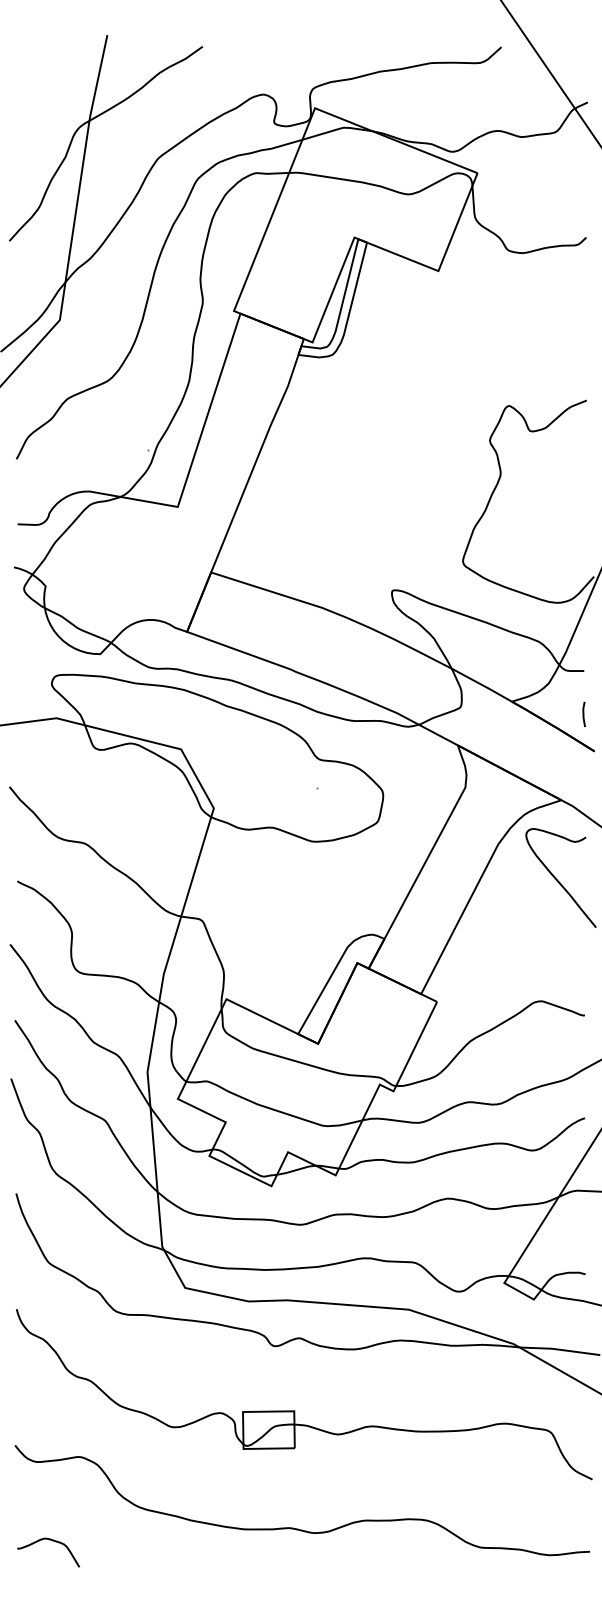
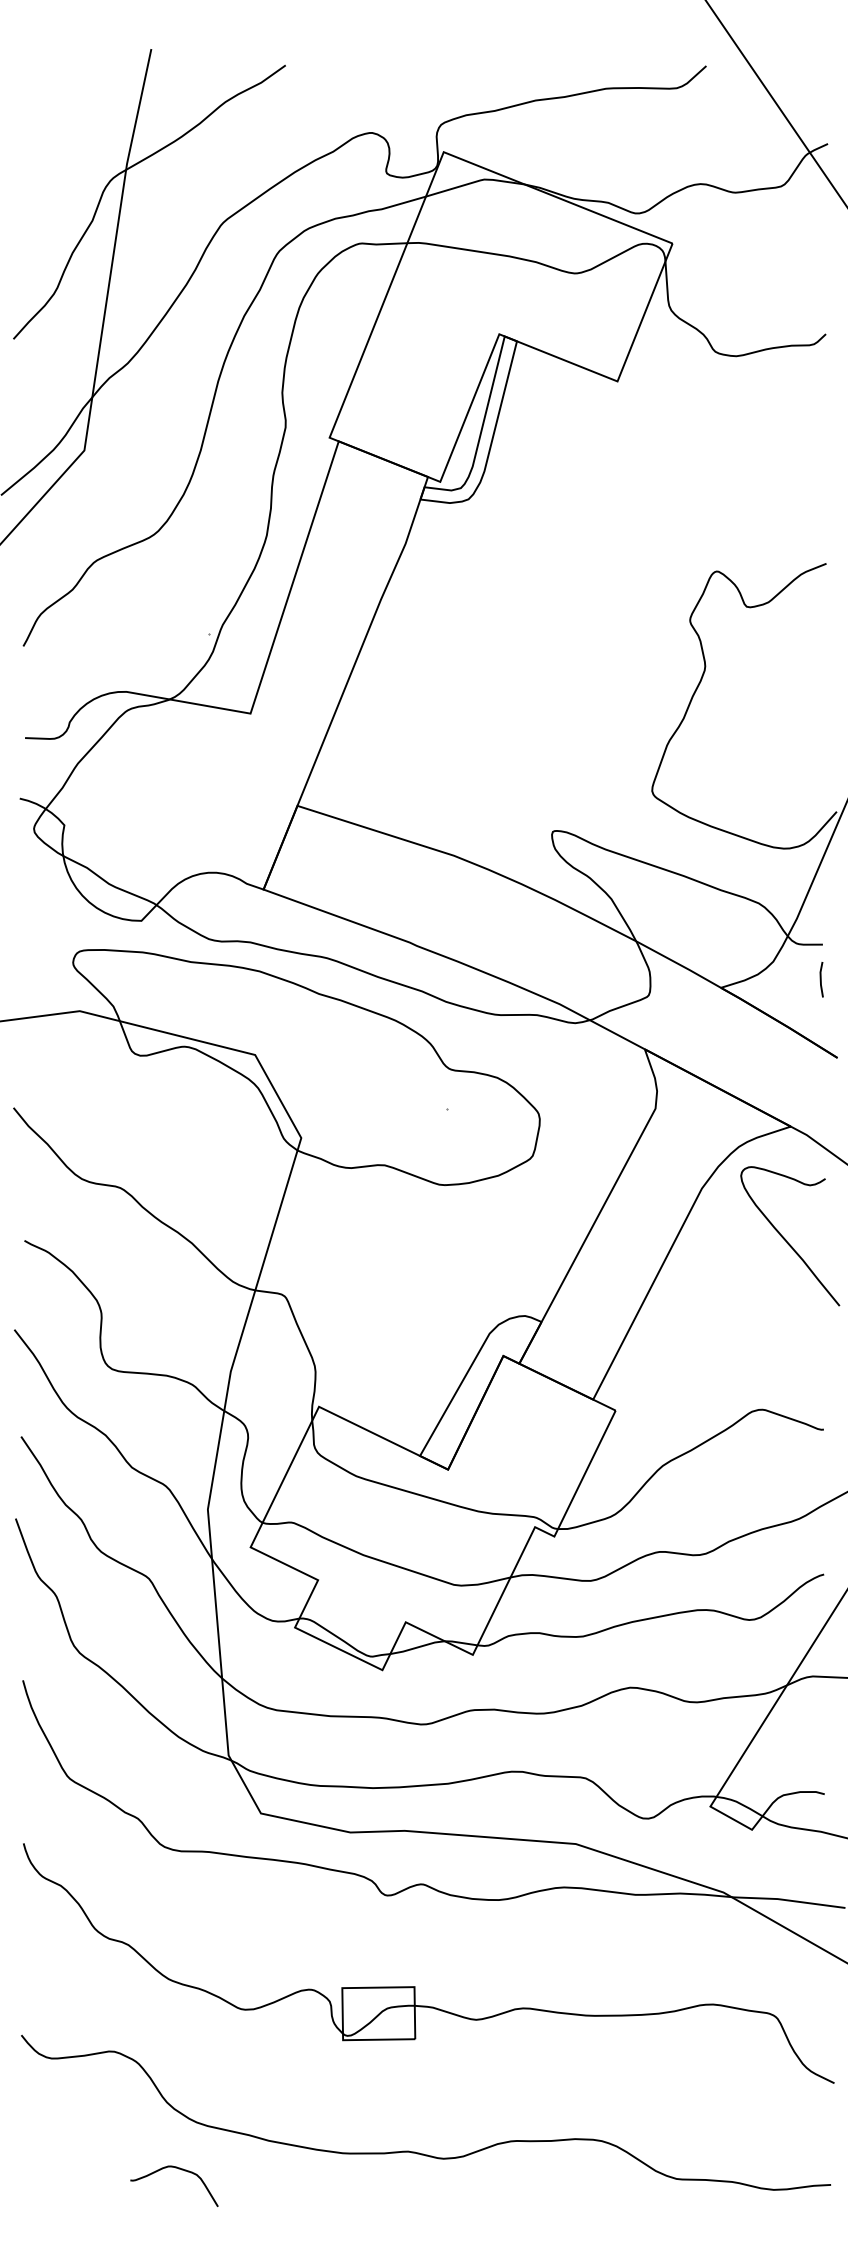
line: (583, 714) -> (821, 979), moved
curve: (51, 1540) -> (178, 2169), moved

